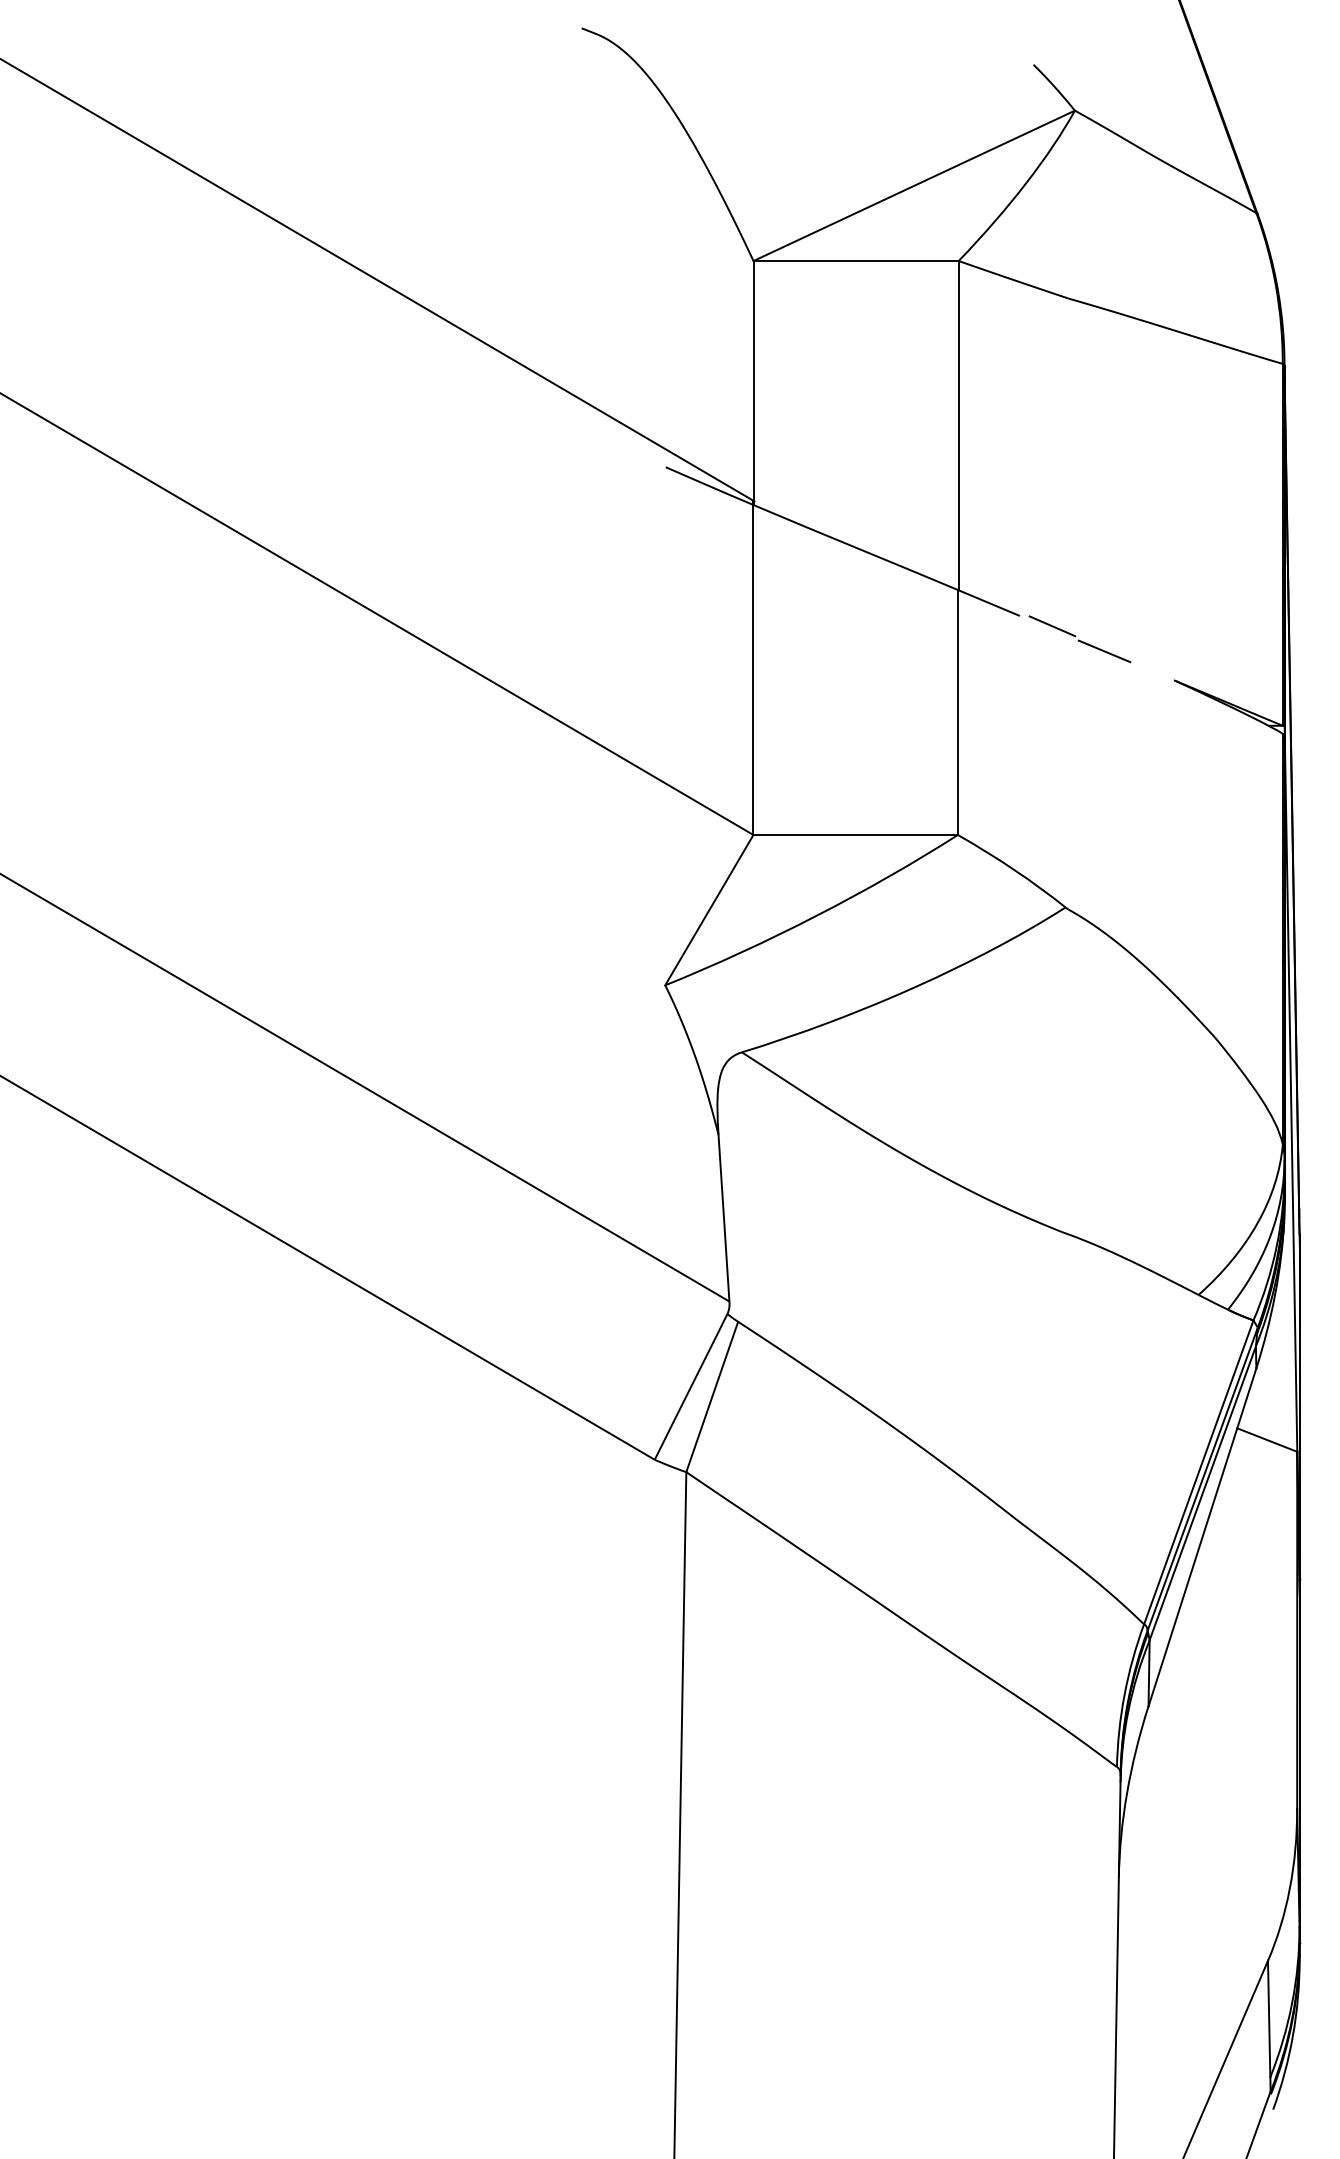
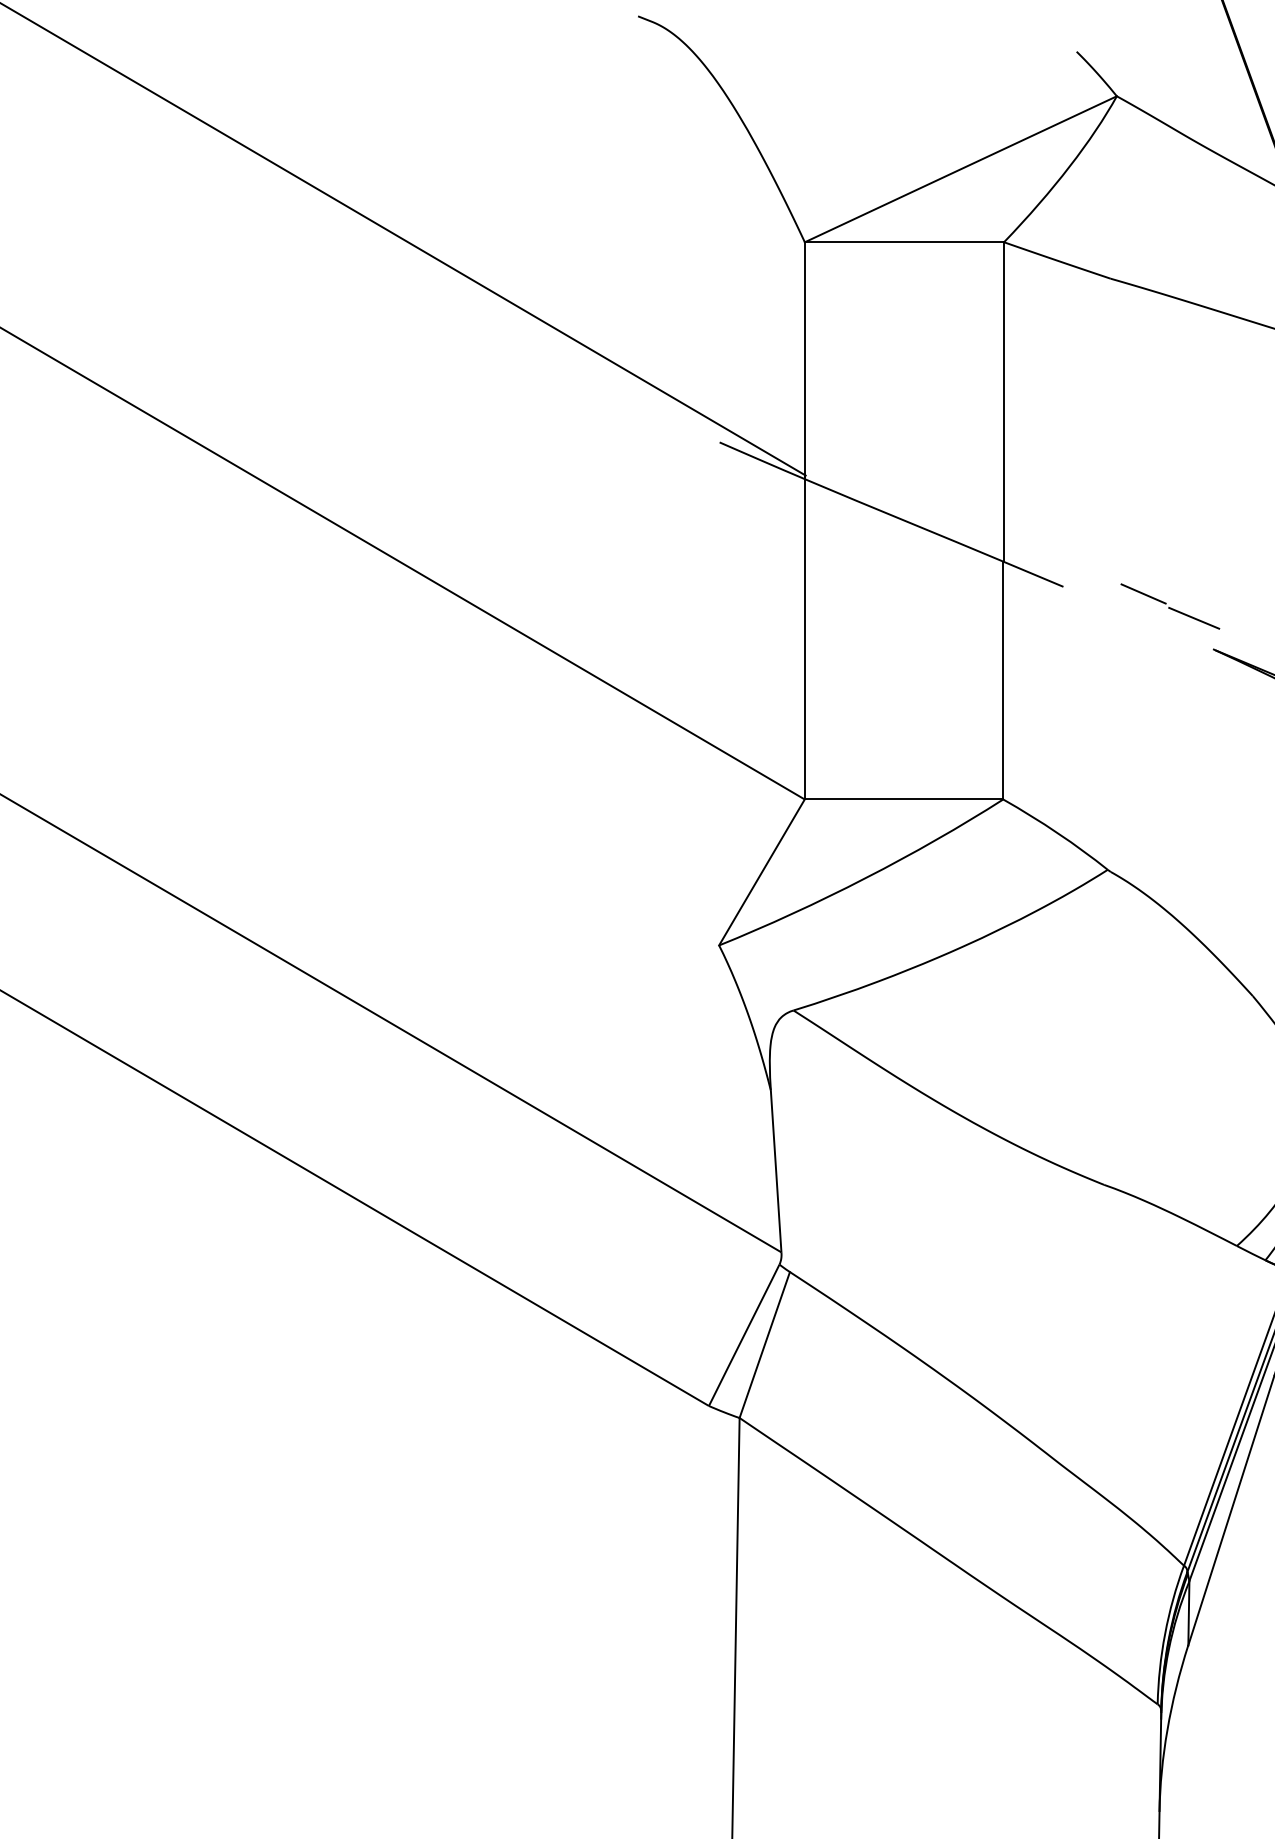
part: (1079, 639) -> (1169, 606), moved

